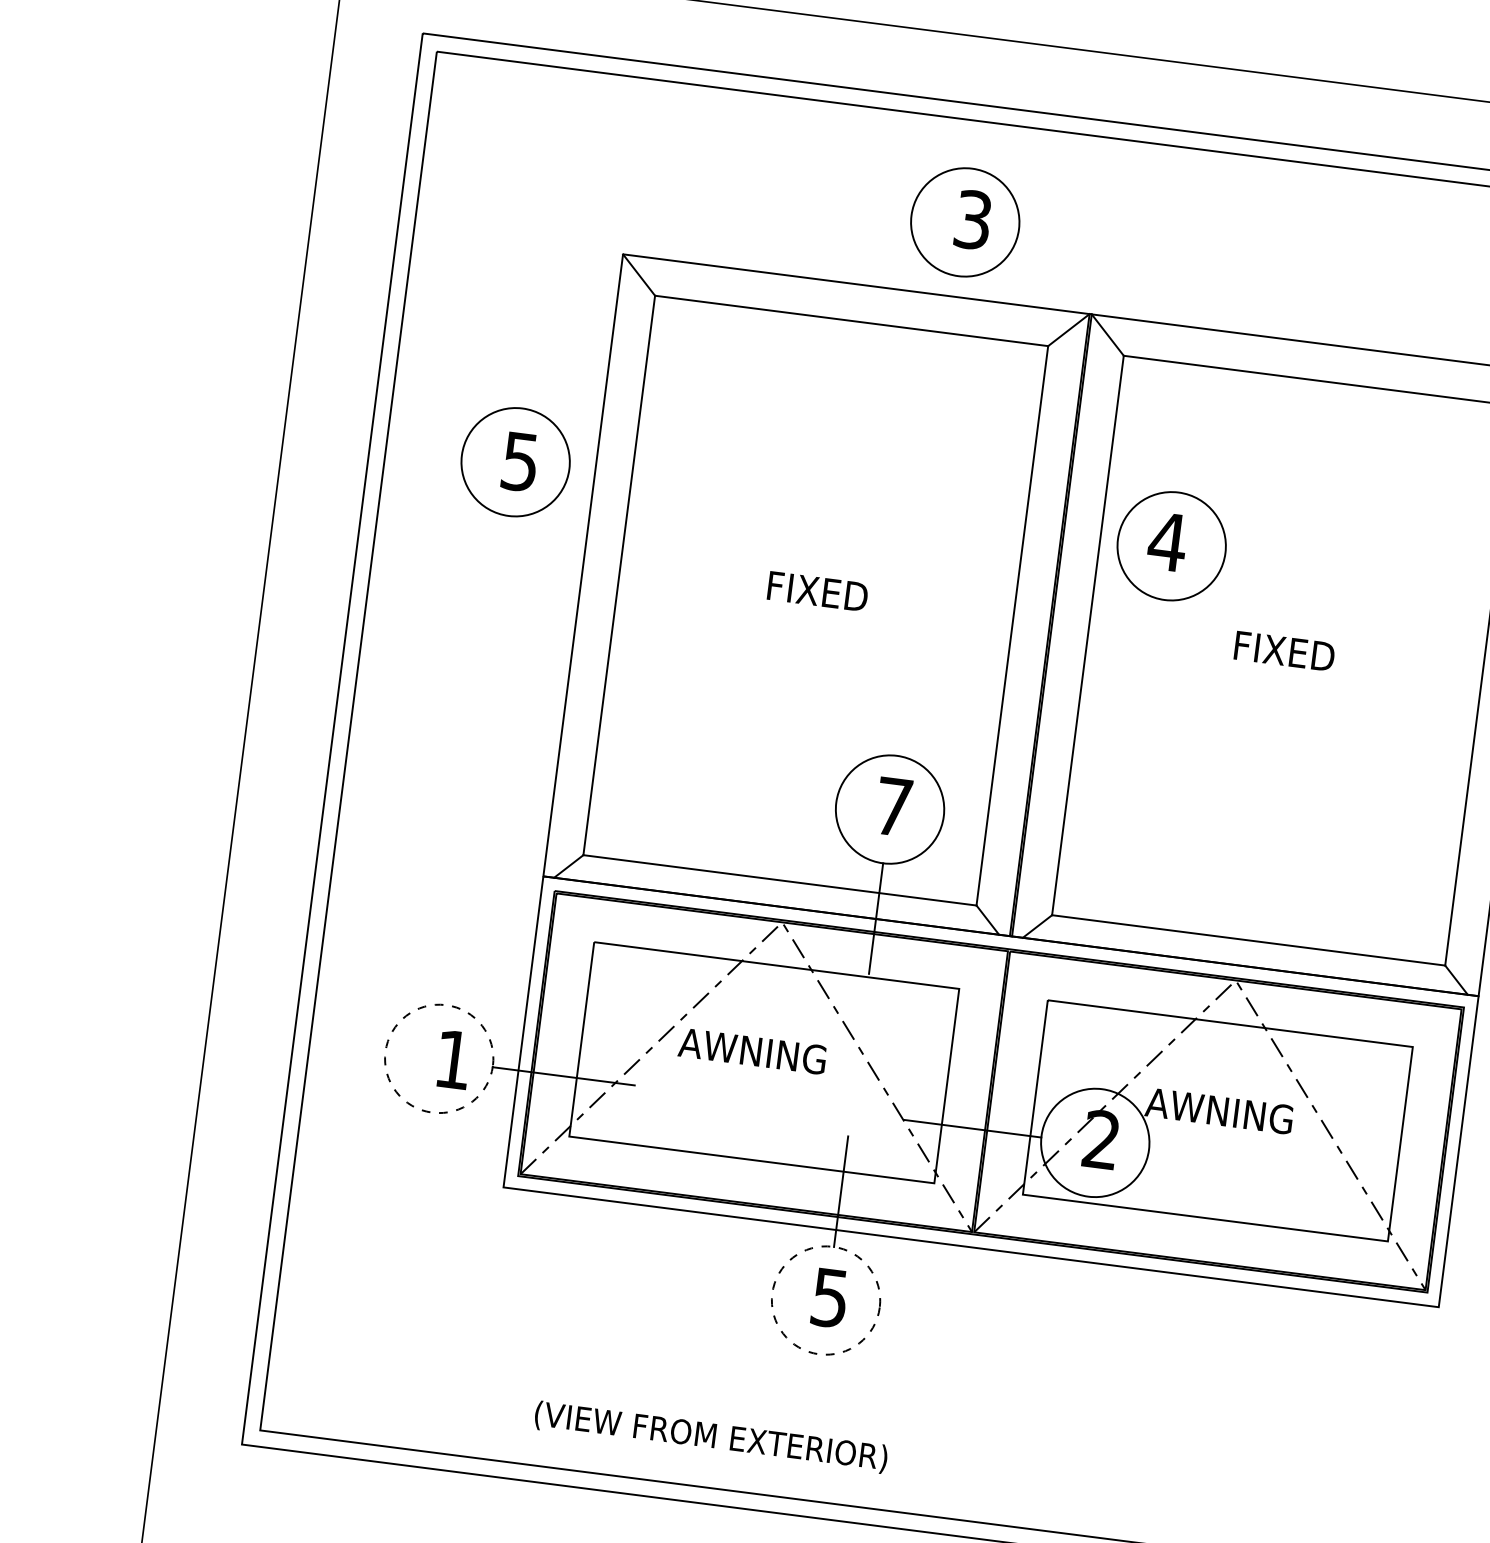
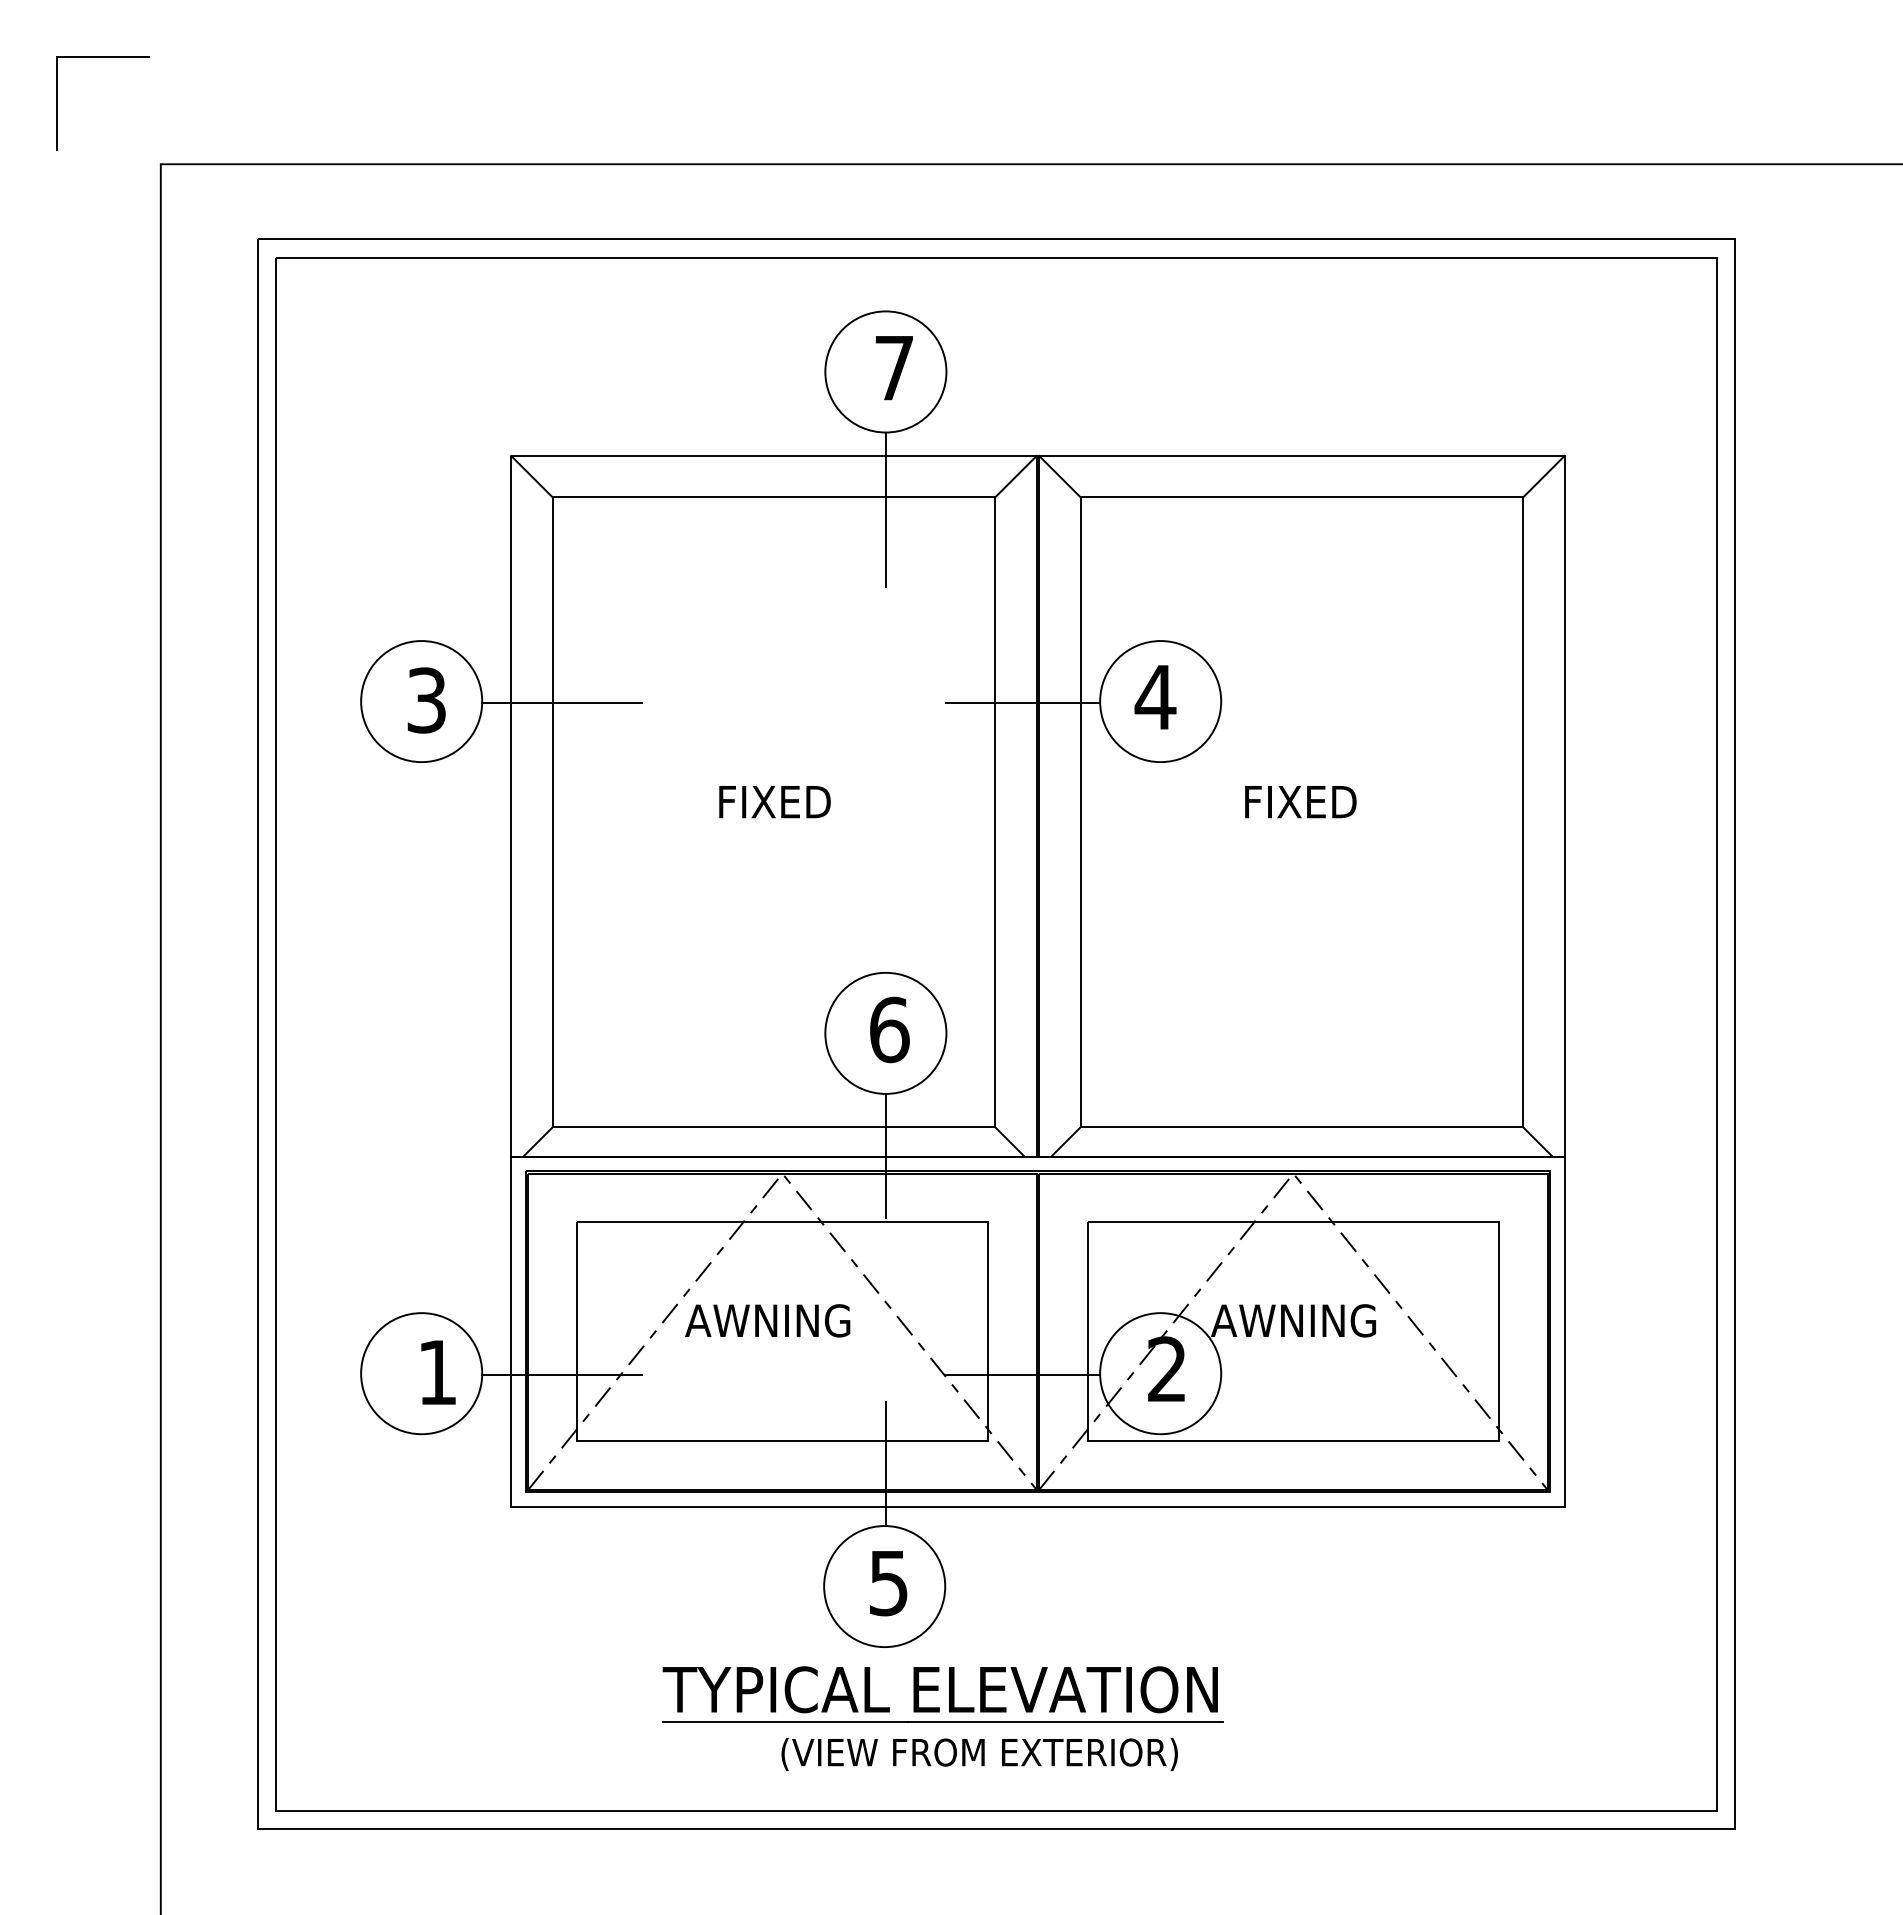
text: (973, 220) -> (894, 368), 3 -> 7
line: (949, 344) -> (885, 509), added
text: (520, 461) -> (426, 700), 5 -> 3
line: (640, 479) -> (562, 703), added
line: (1049, 532) -> (1023, 703), added
text: (893, 806) -> (889, 1029), 7 -> 6
circle: (439, 1058) -> (421, 1373), dashed -> solid
circle: (825, 1300) -> (884, 1586), dashed -> solid
part: (865, 1402) -> (942, 1694), added
text: (710, 1437) -> (979, 1754), moved

